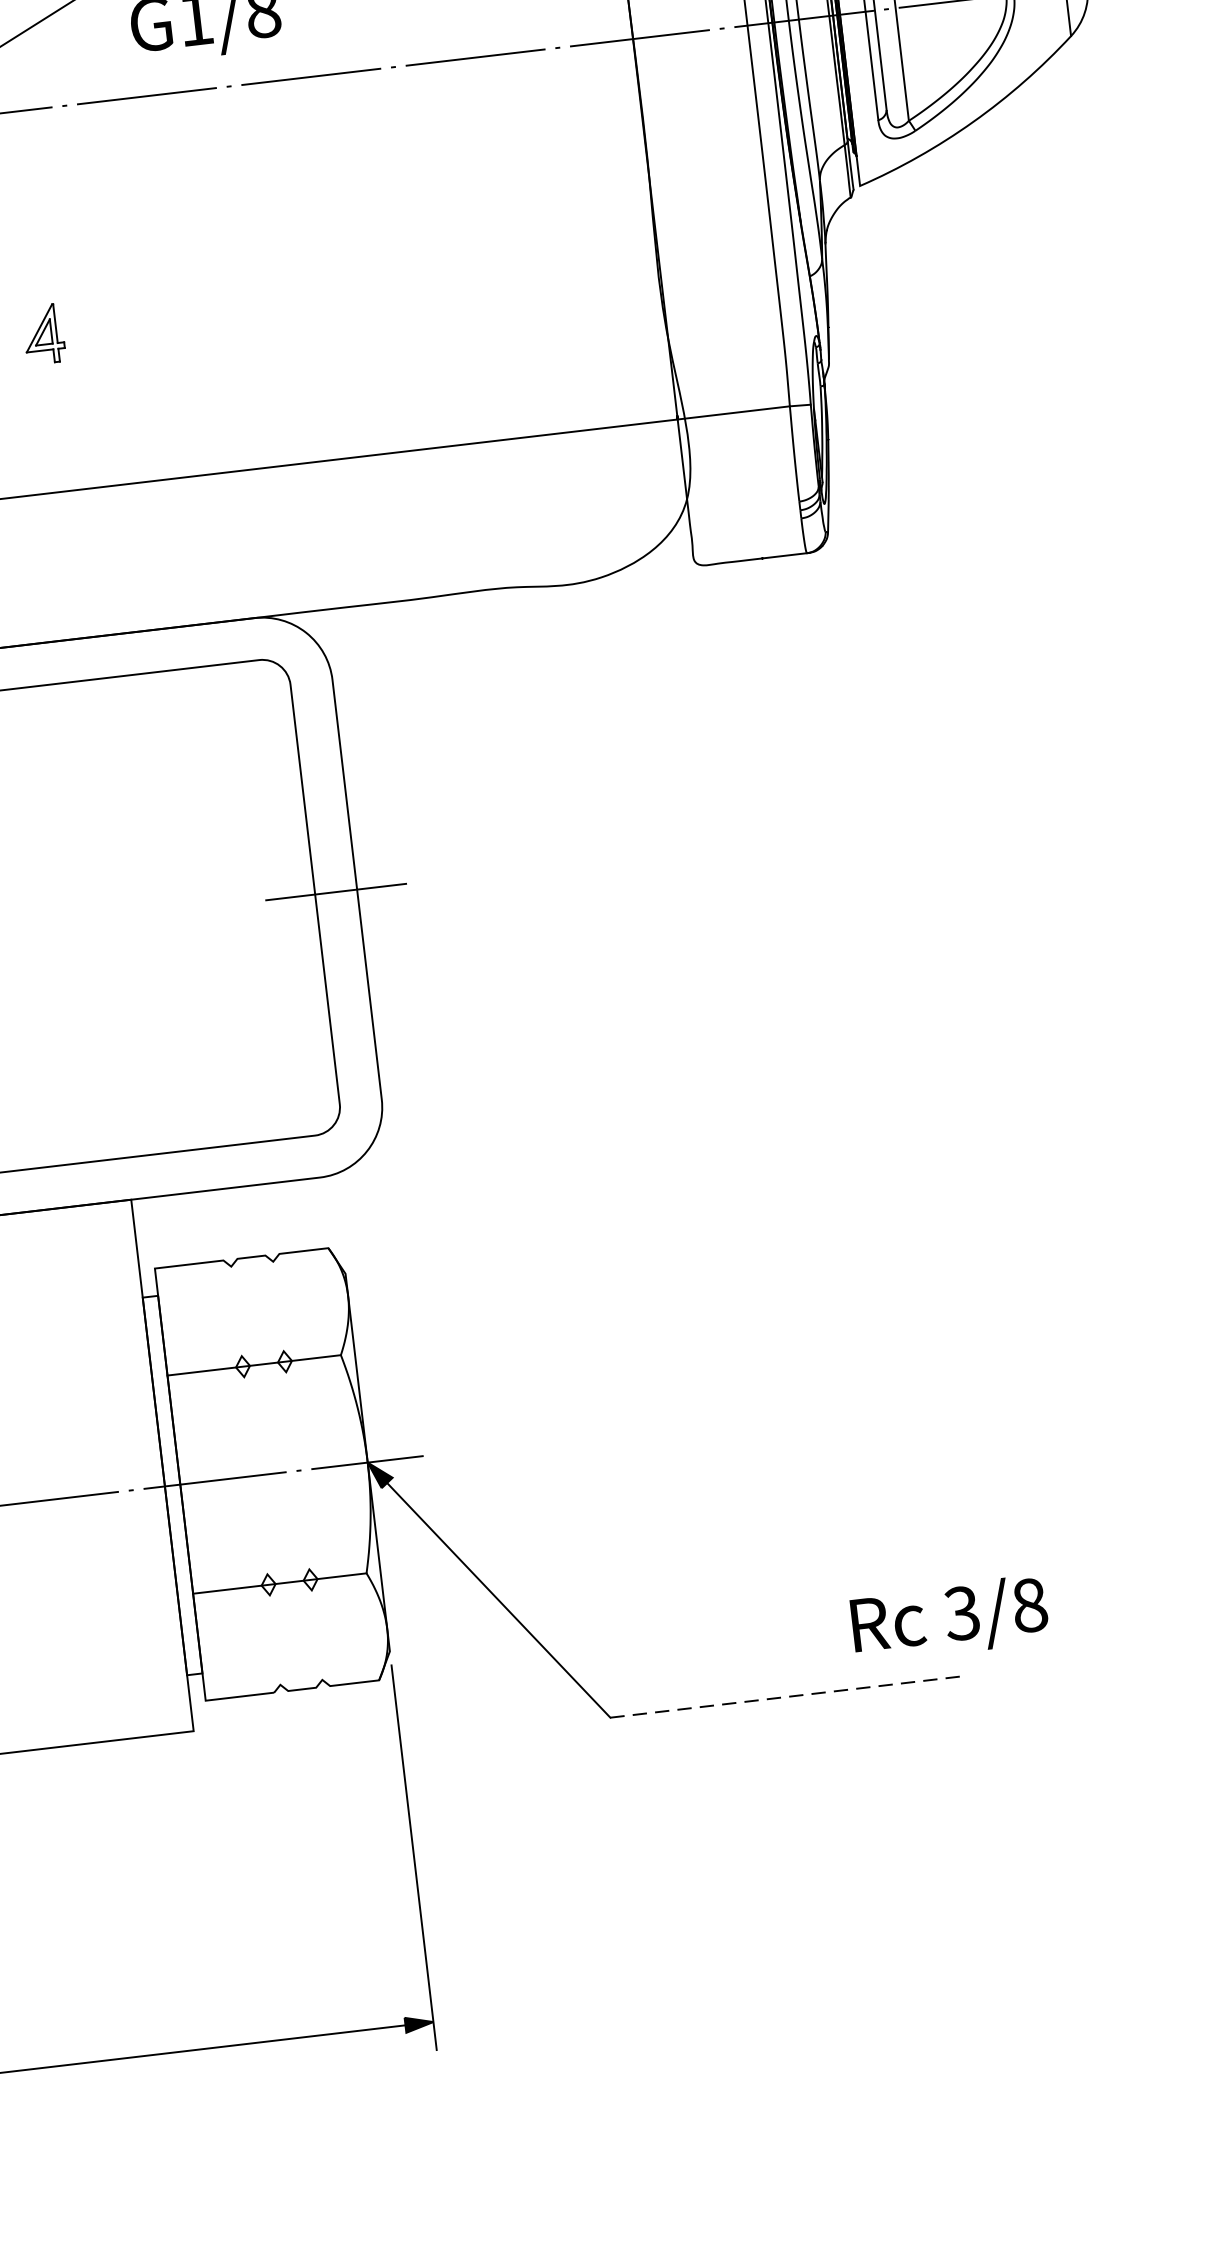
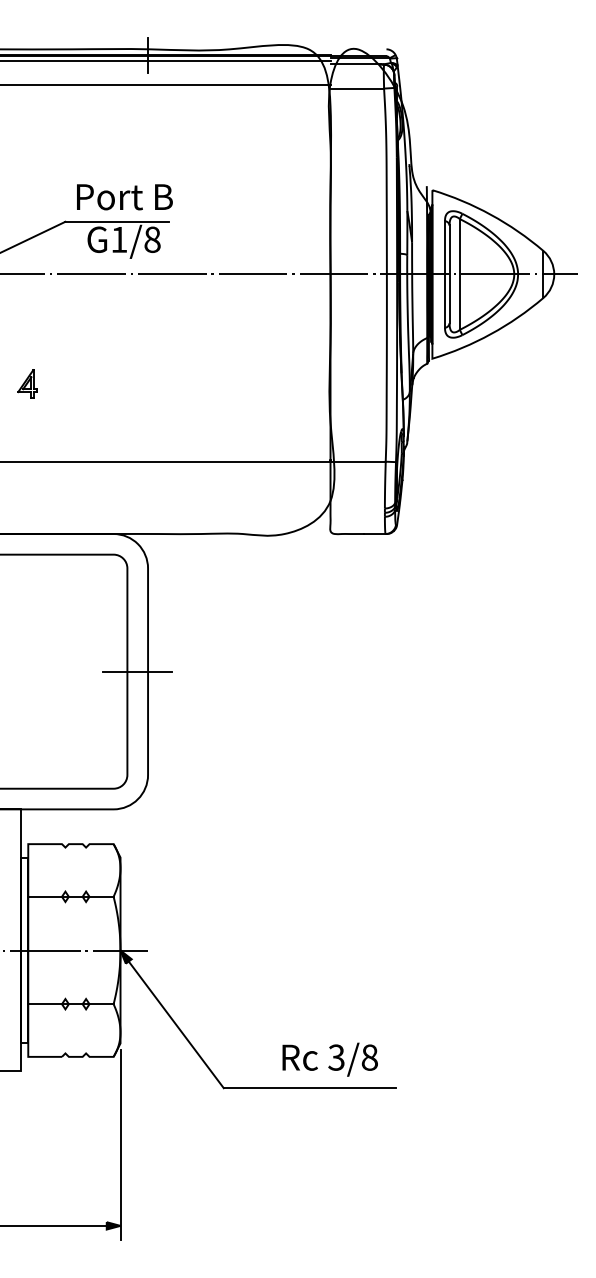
text: (948, 1618) -> (329, 1059), moved
line: (786, 1697) -> (310, 1088), dashed -> solid

